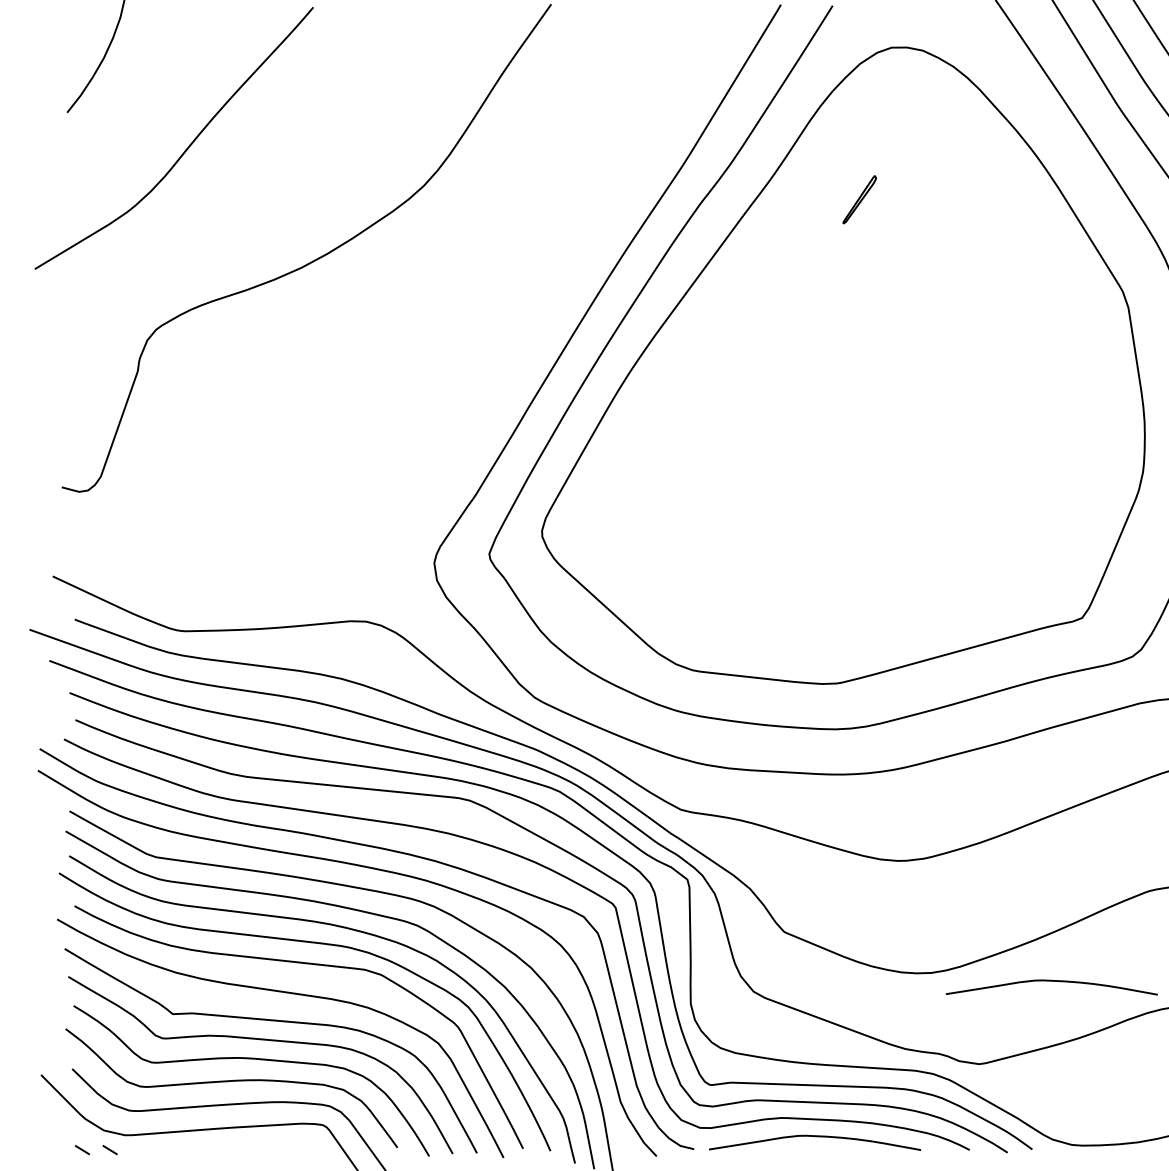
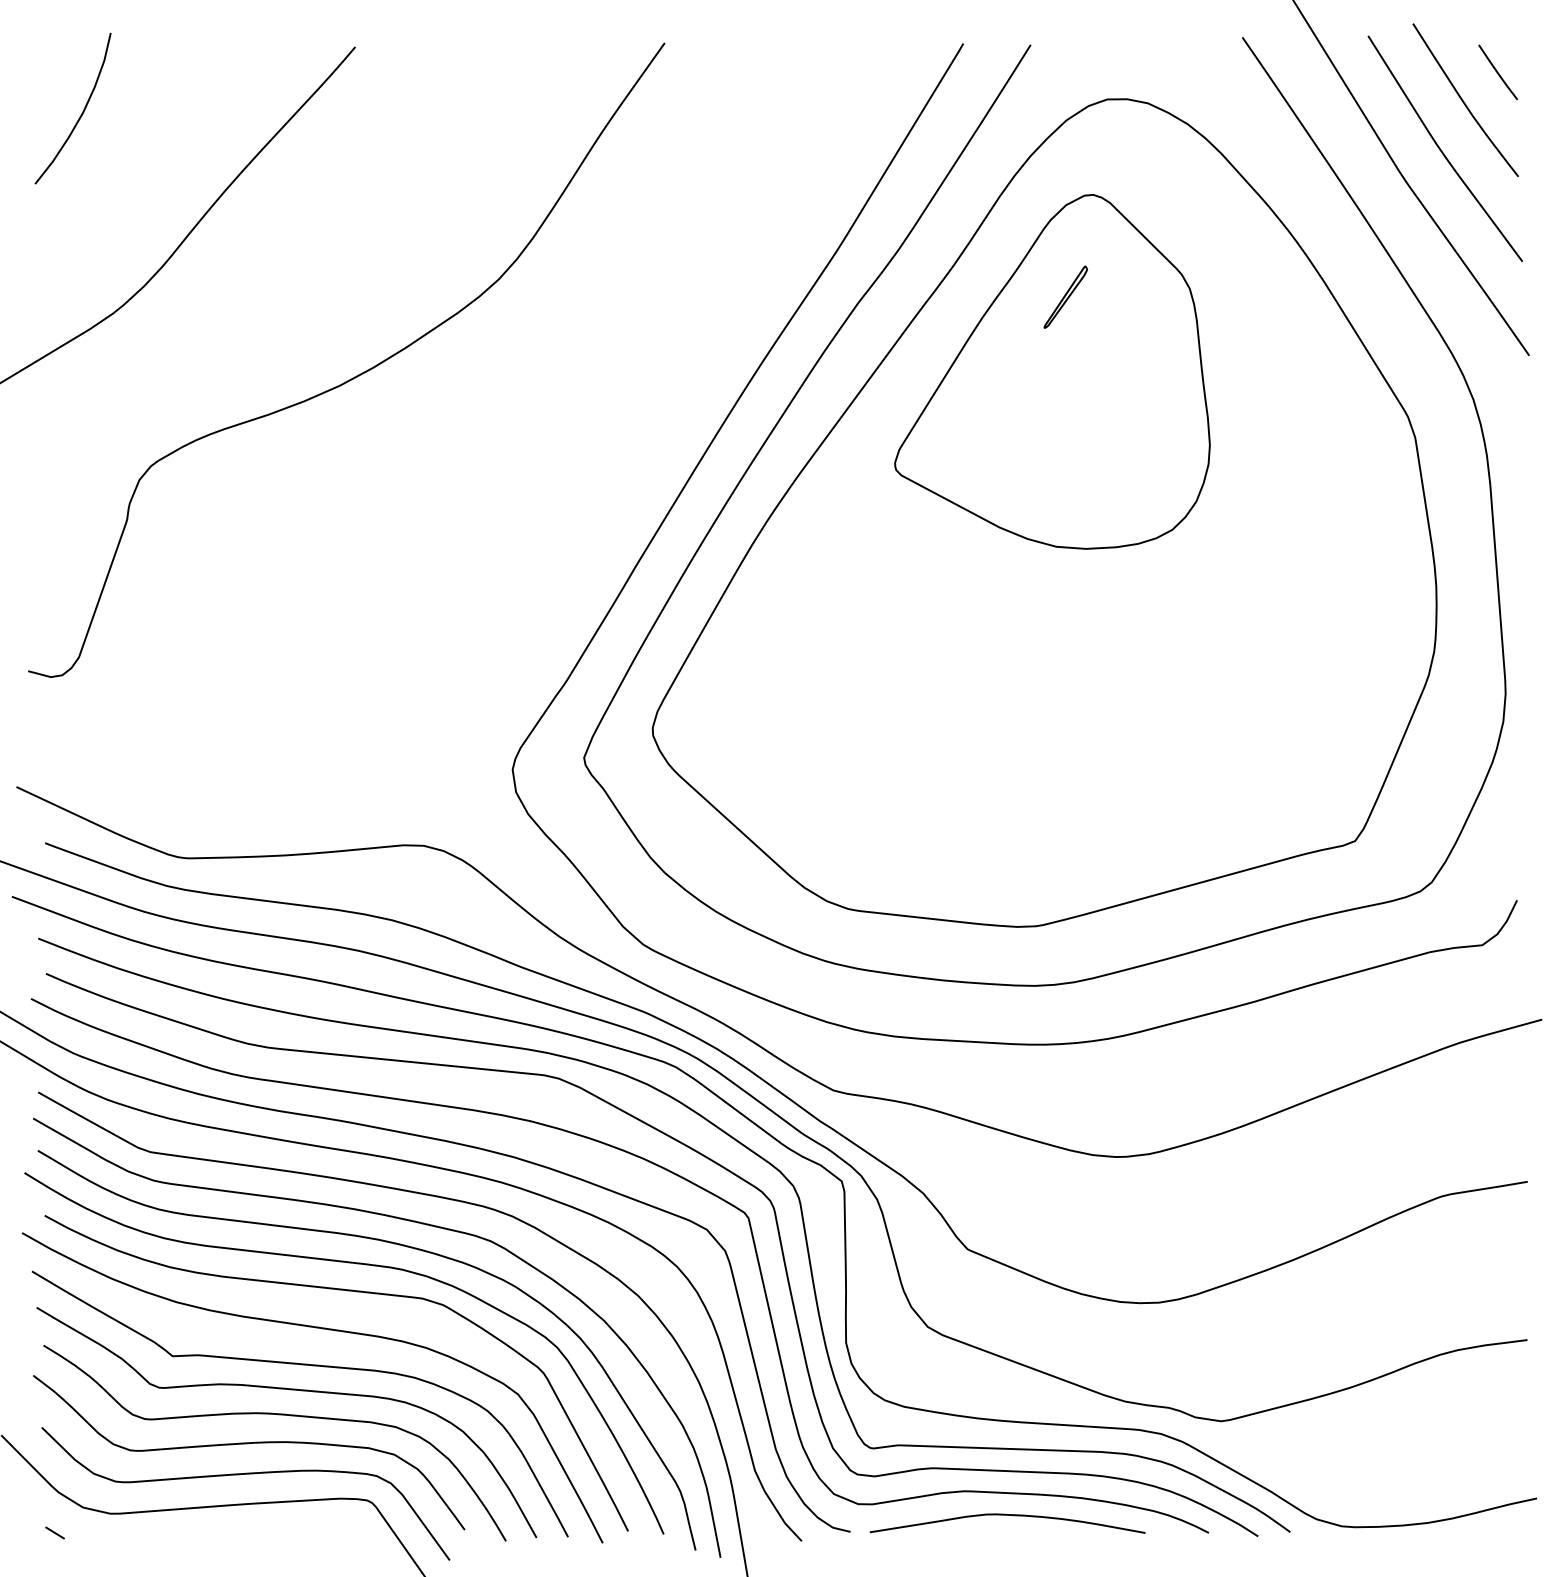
part: (849, 256) -> (1052, 371), added
curve: (1051, 981) -> (1315, 1313), removed
line: (109, 1149) -> (90, 1532), removed

